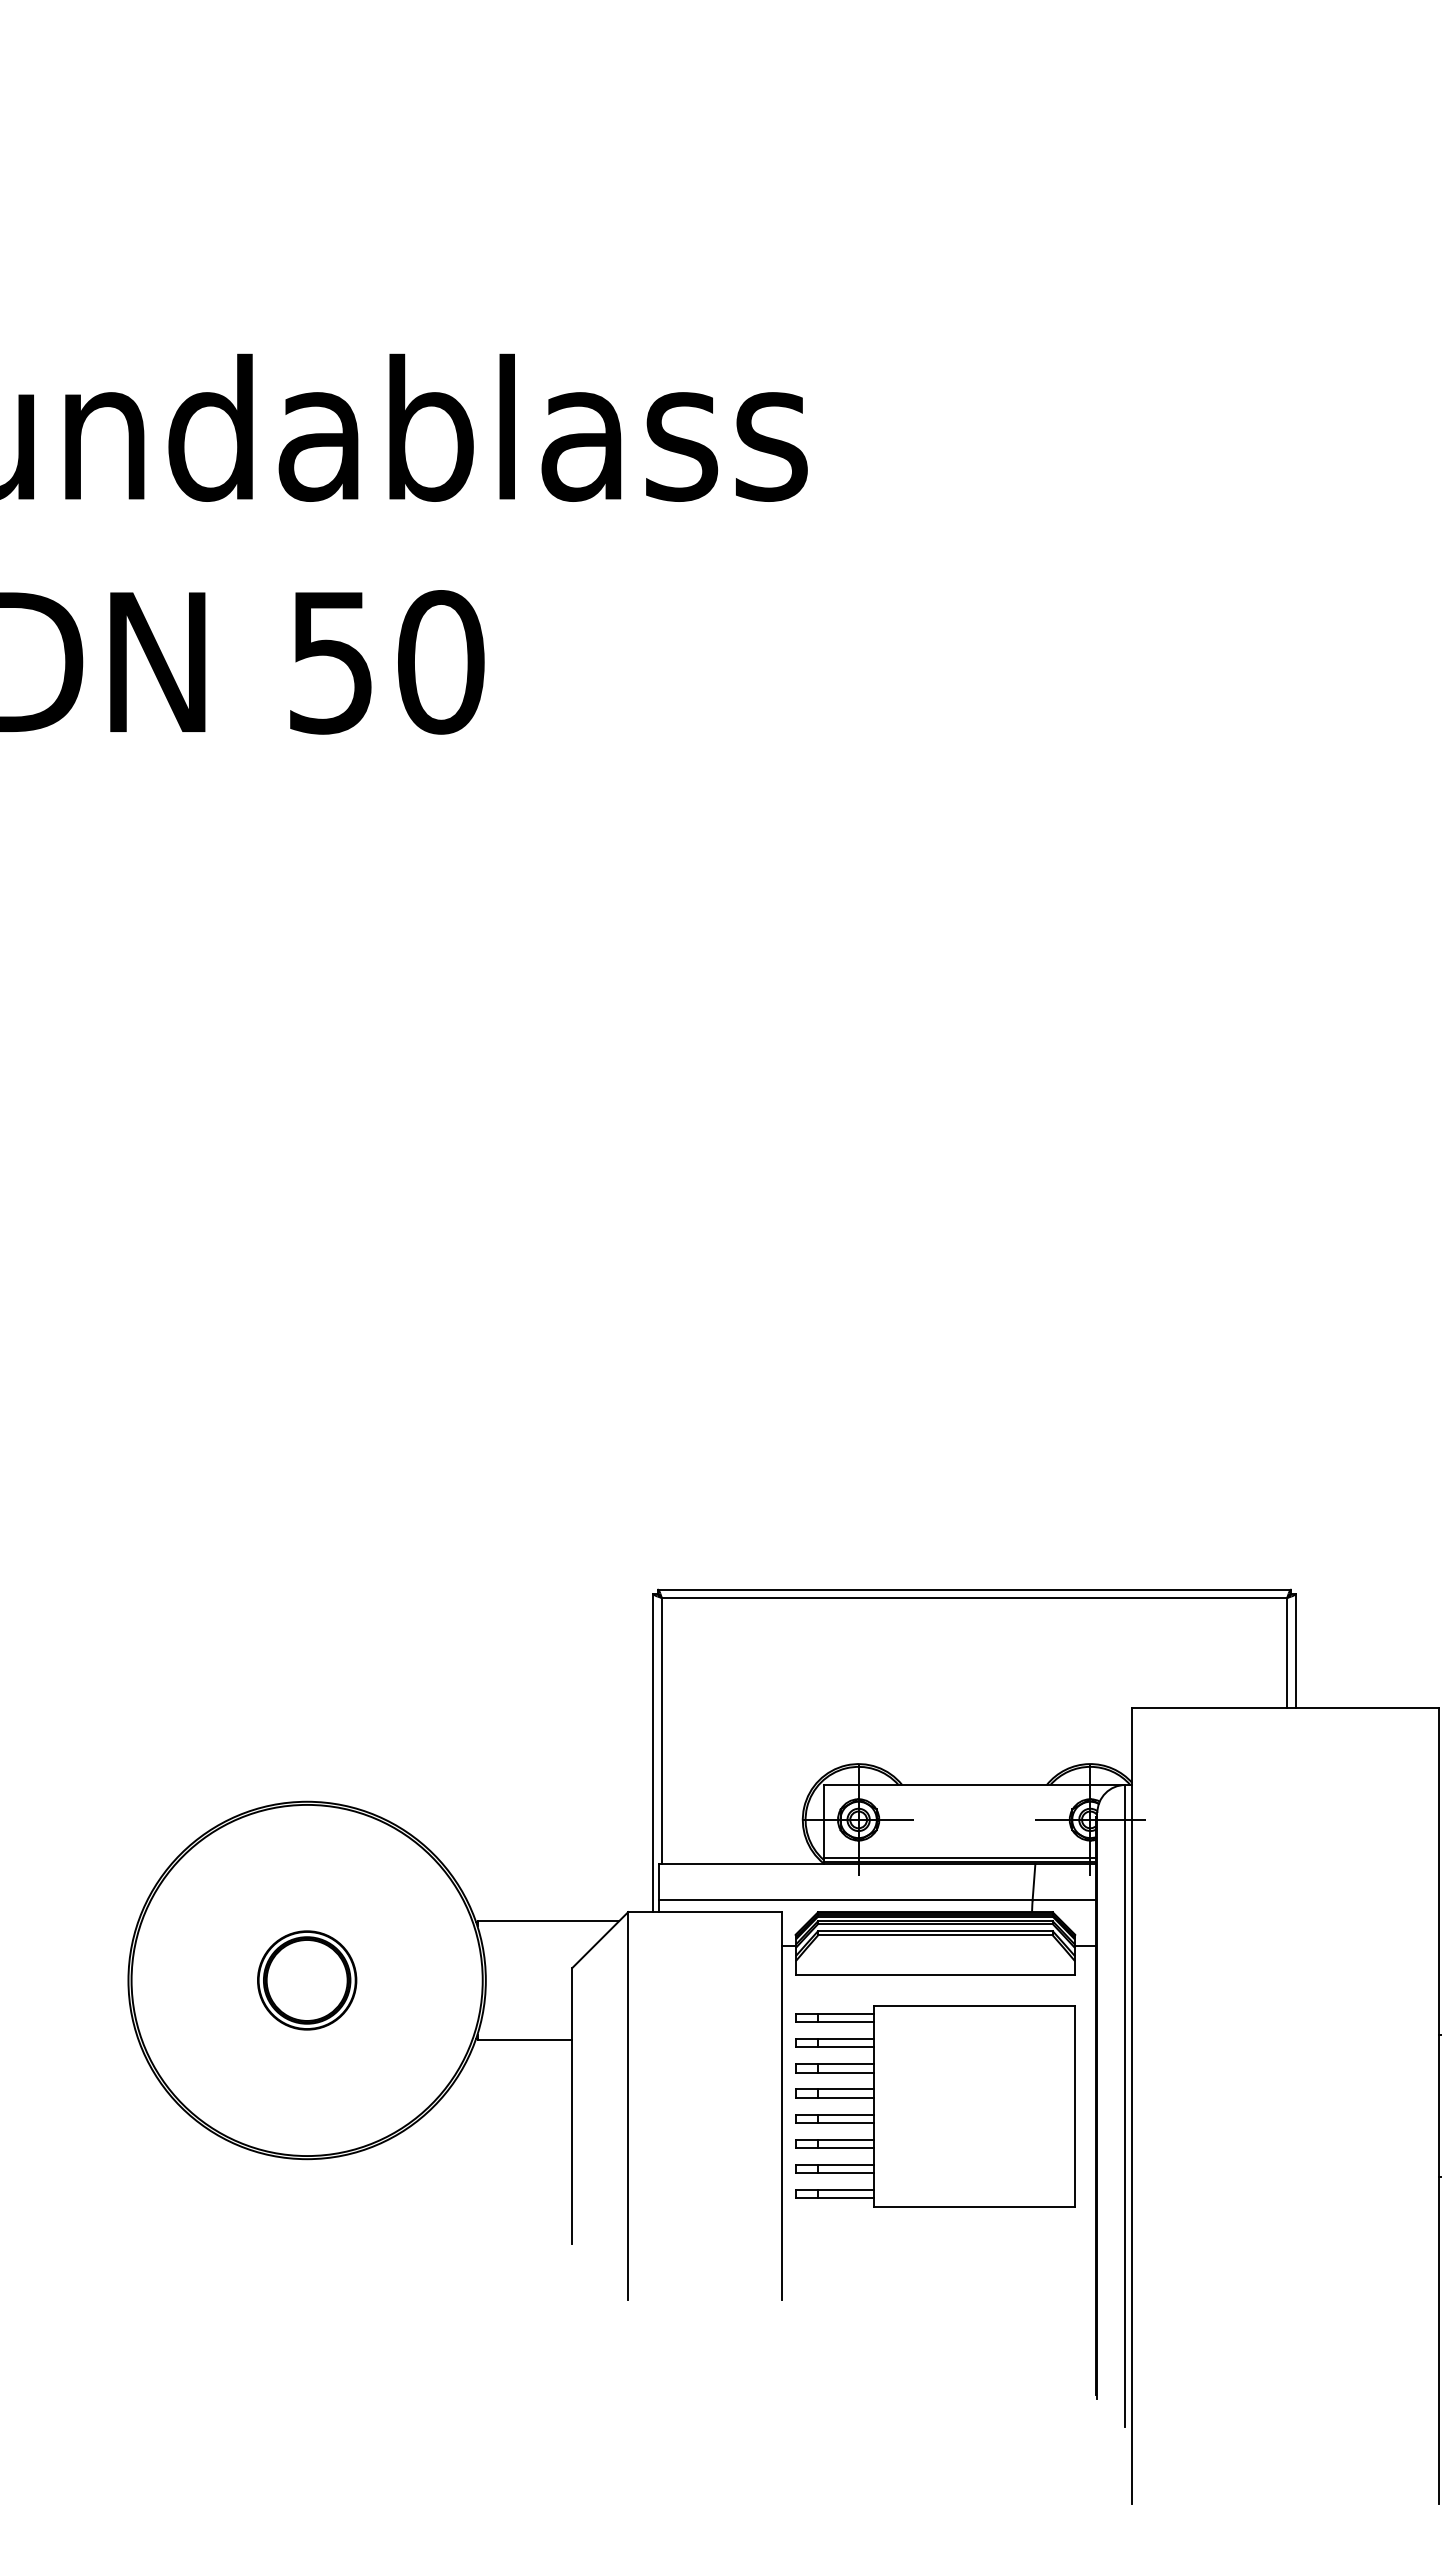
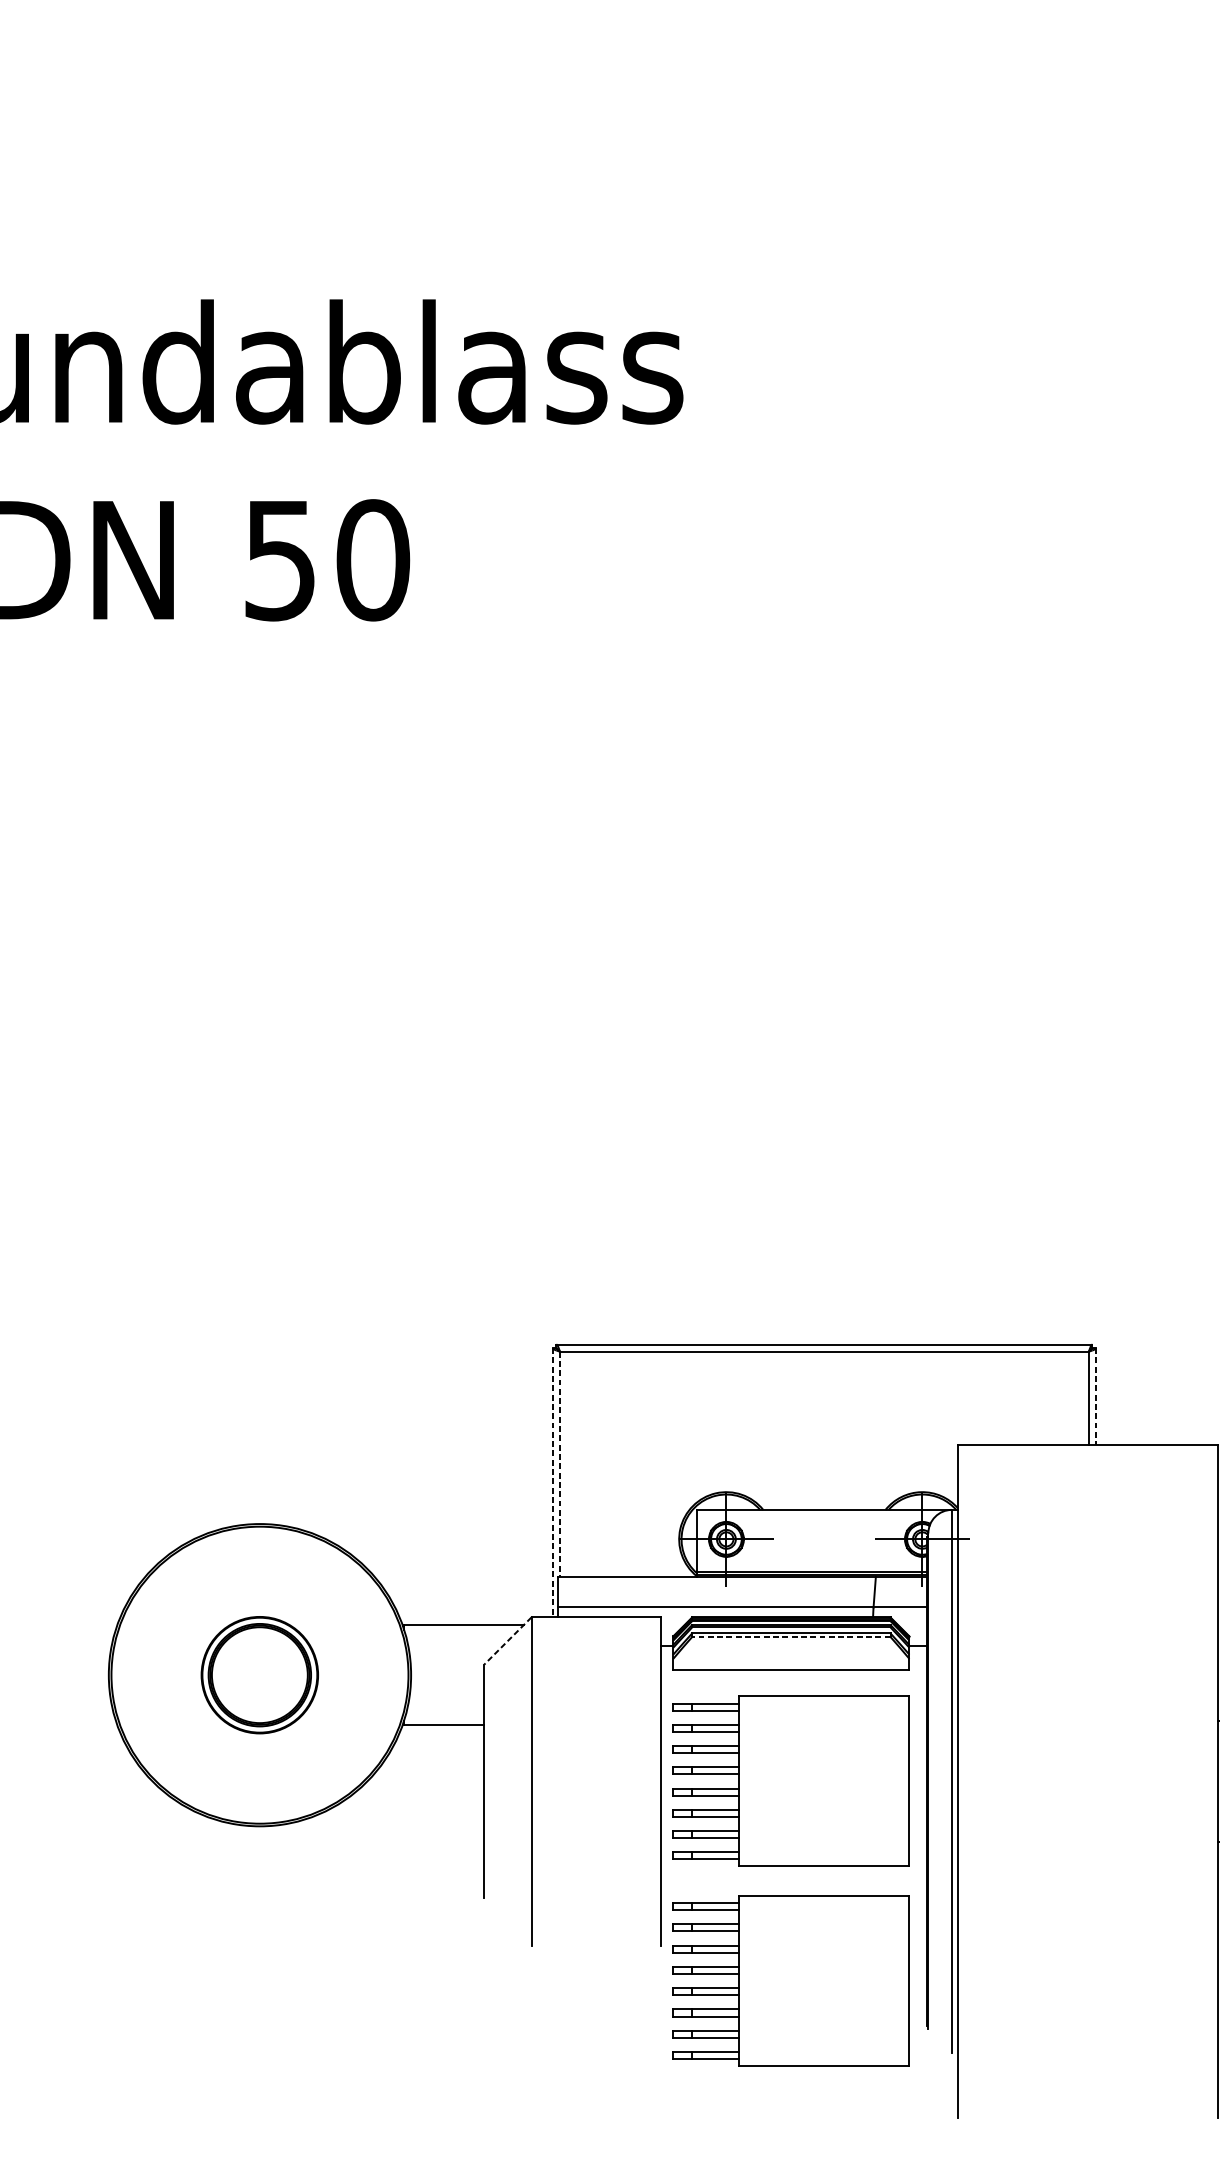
line: (1295, 1651) -> (1095, 1396), solid -> dashed
line: (661, 1731) -> (559, 1464), solid -> dashed
line: (653, 1753) -> (552, 1483), solid -> dashed
line: (934, 1935) -> (790, 1637), solid -> dashed
line: (600, 1940) -> (508, 1641), solid -> dashed
part: (307, 1980) -> (260, 1675), size x1.4
part: (935, 2342) -> (791, 1981), added

